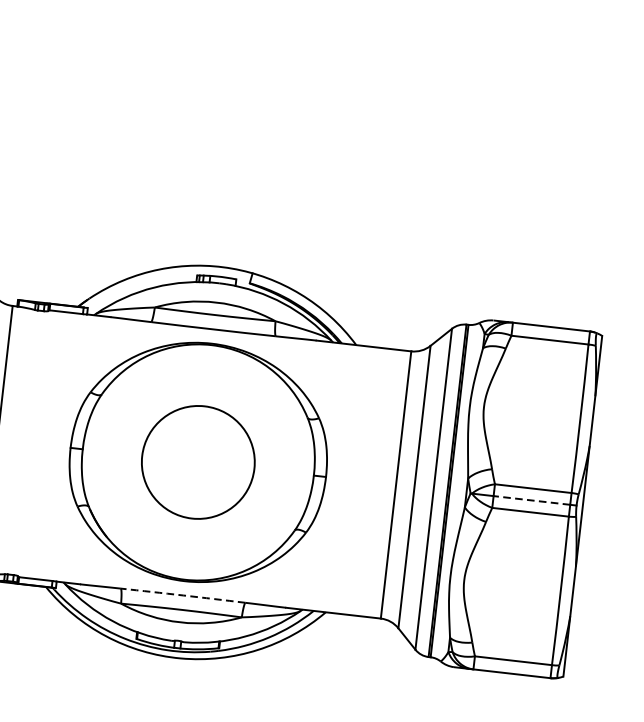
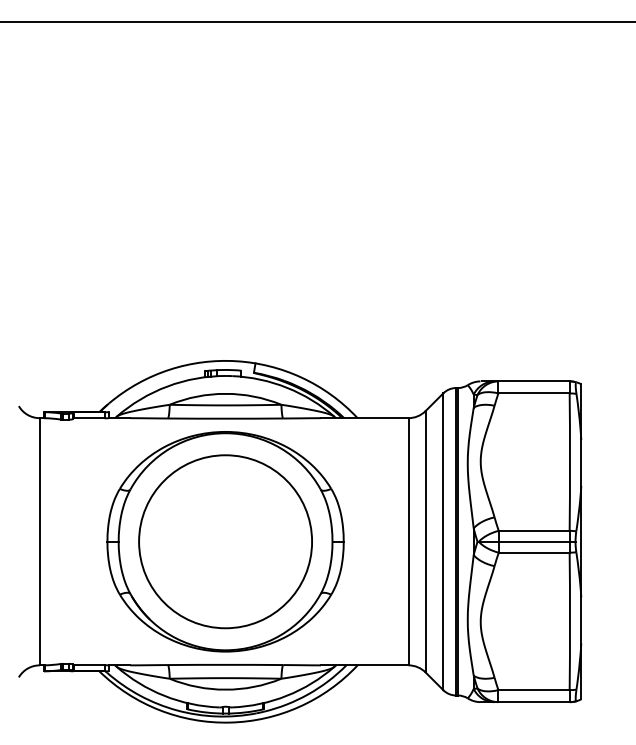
circle: (198, 462) -> (225, 541), size x1.67
line: (531, 500) -> (533, 541), dashed -> solid
arc: (183, 595) -> (225, 664), dashed -> solid

